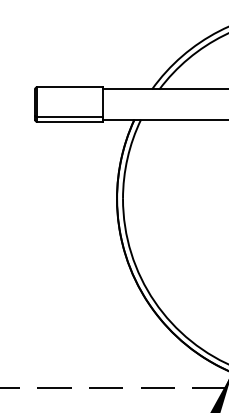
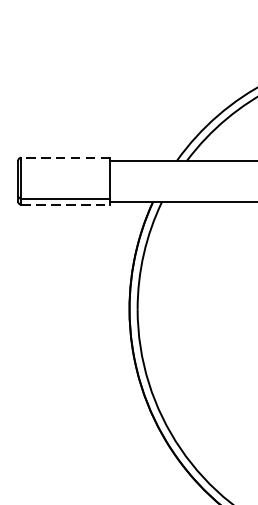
line: (70, 87) -> (66, 158), solid -> dashed
line: (70, 121) -> (66, 204), solid -> dashed

